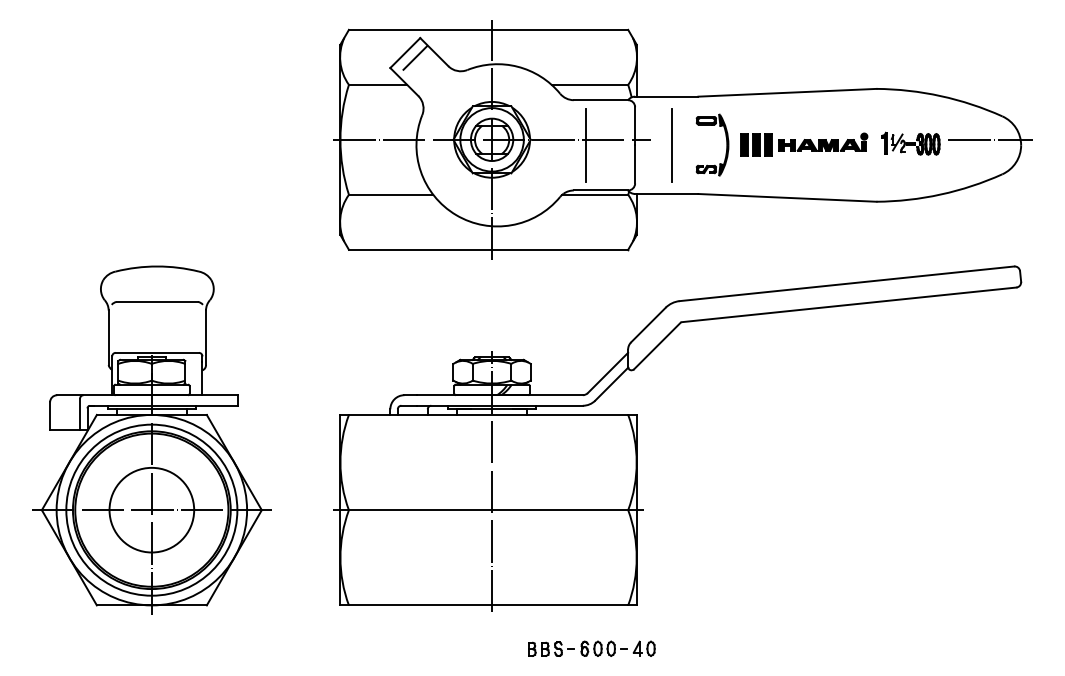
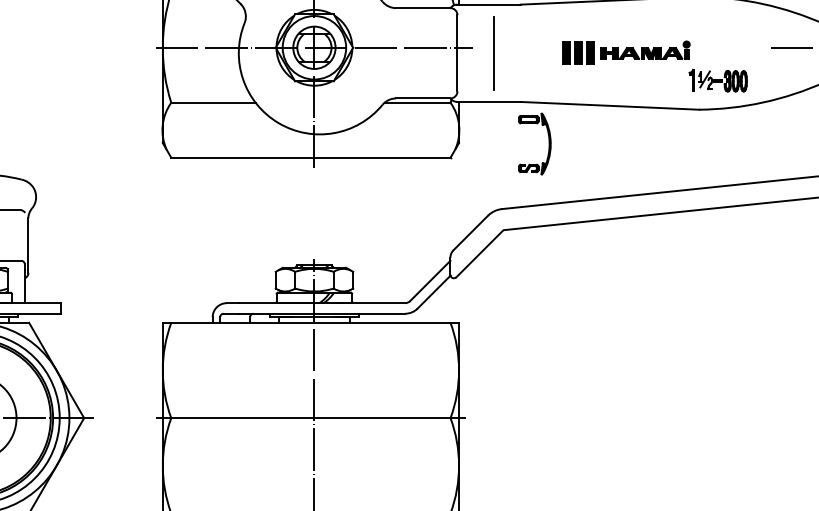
part: (910, 143) -> (717, 80), moved
line: (585, 144) -> (407, 52), removed
part: (726, 144) -> (548, 143), moved

